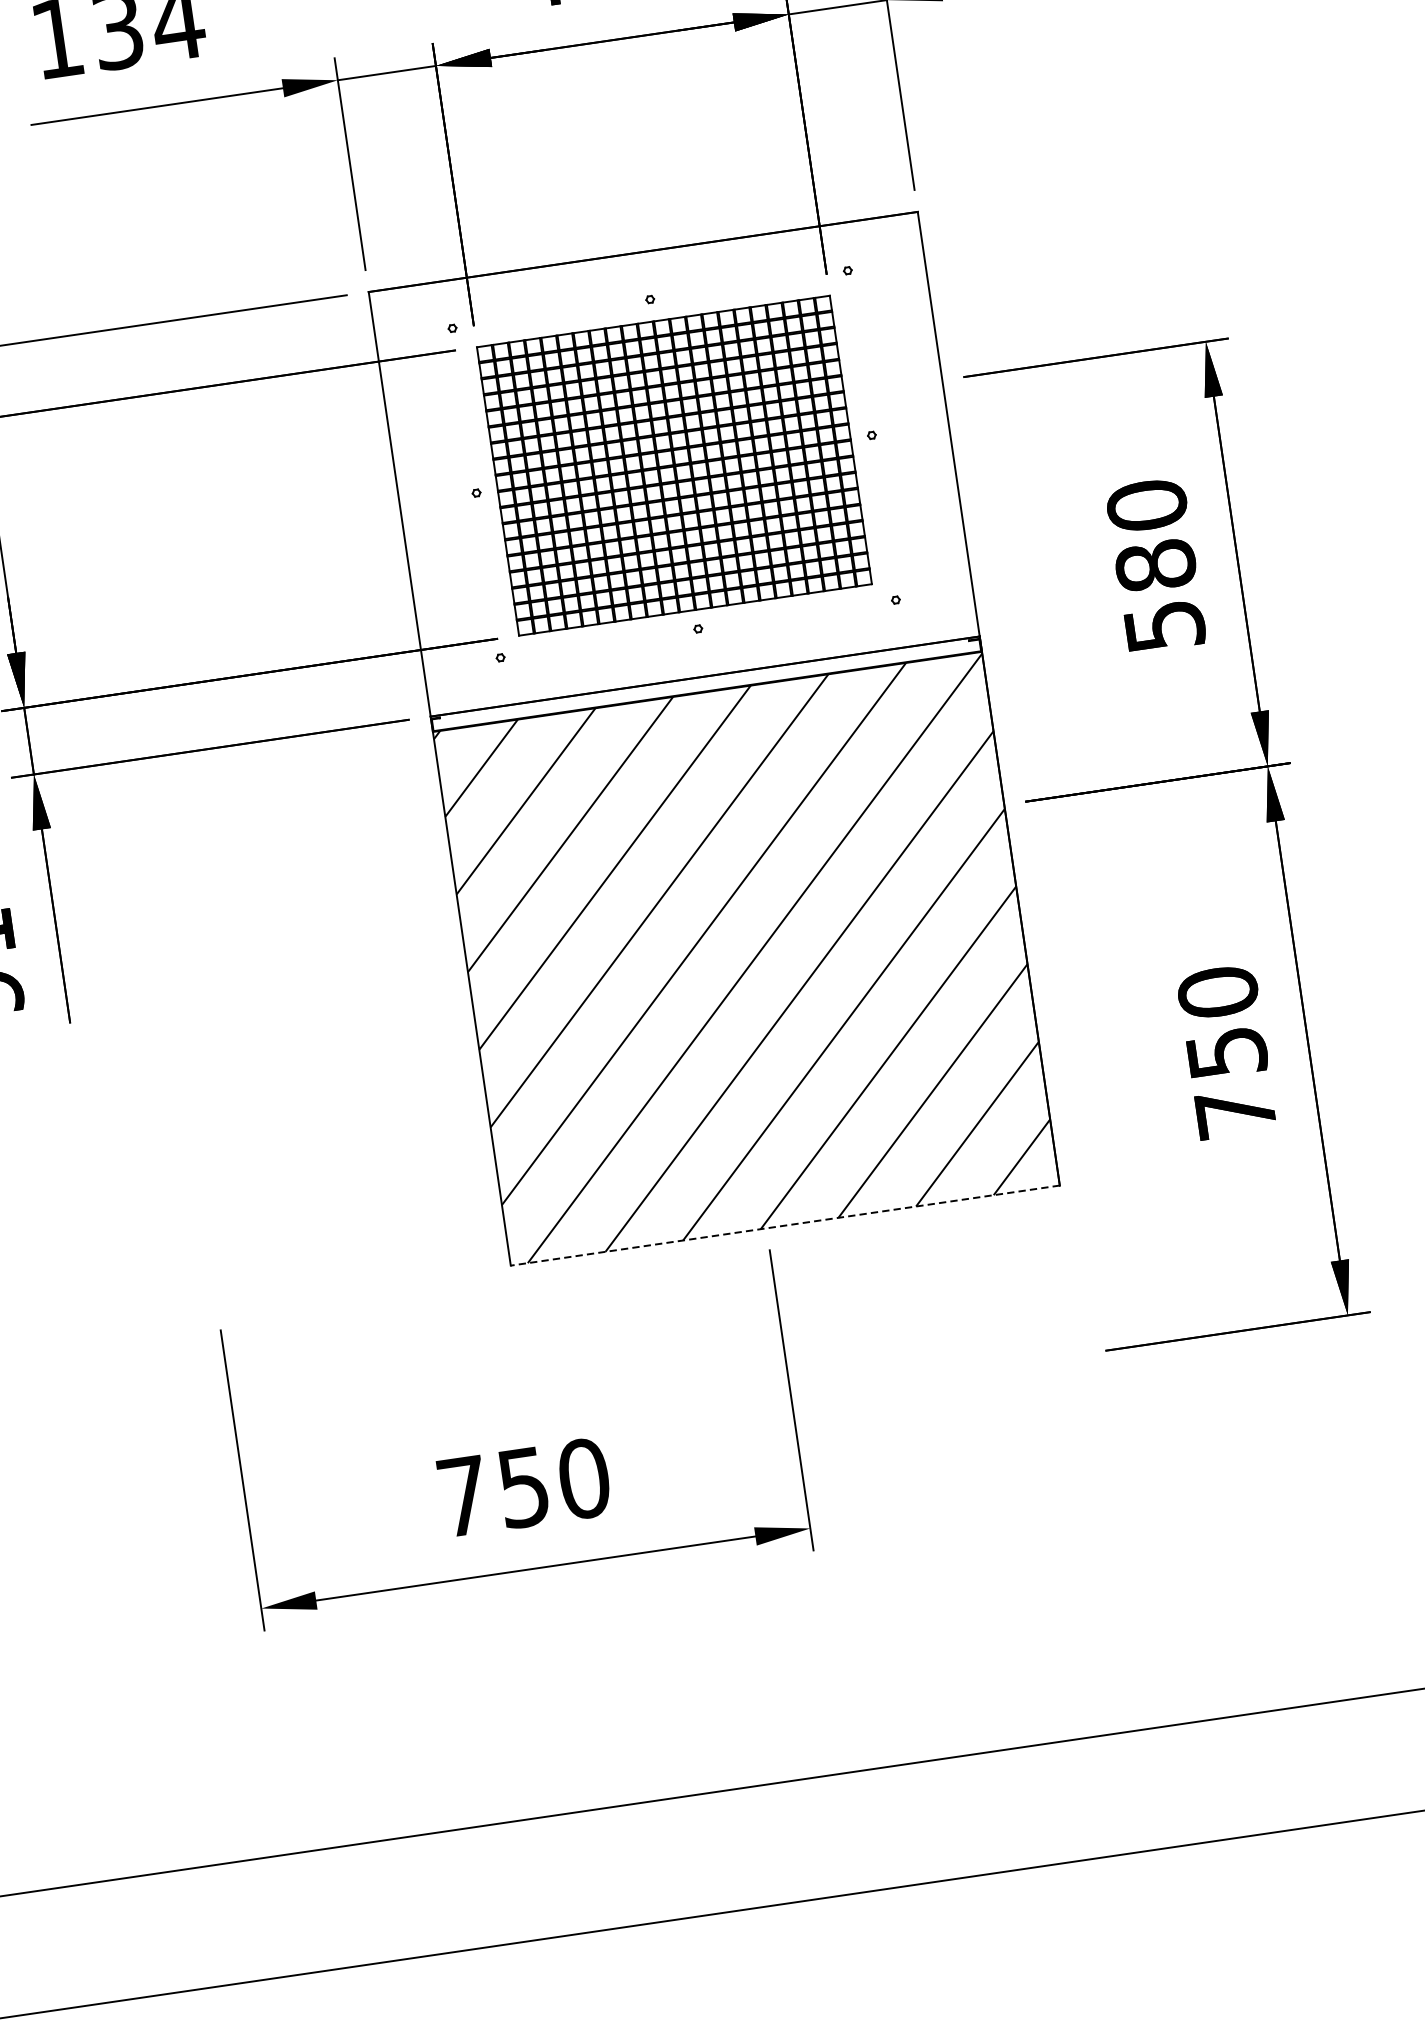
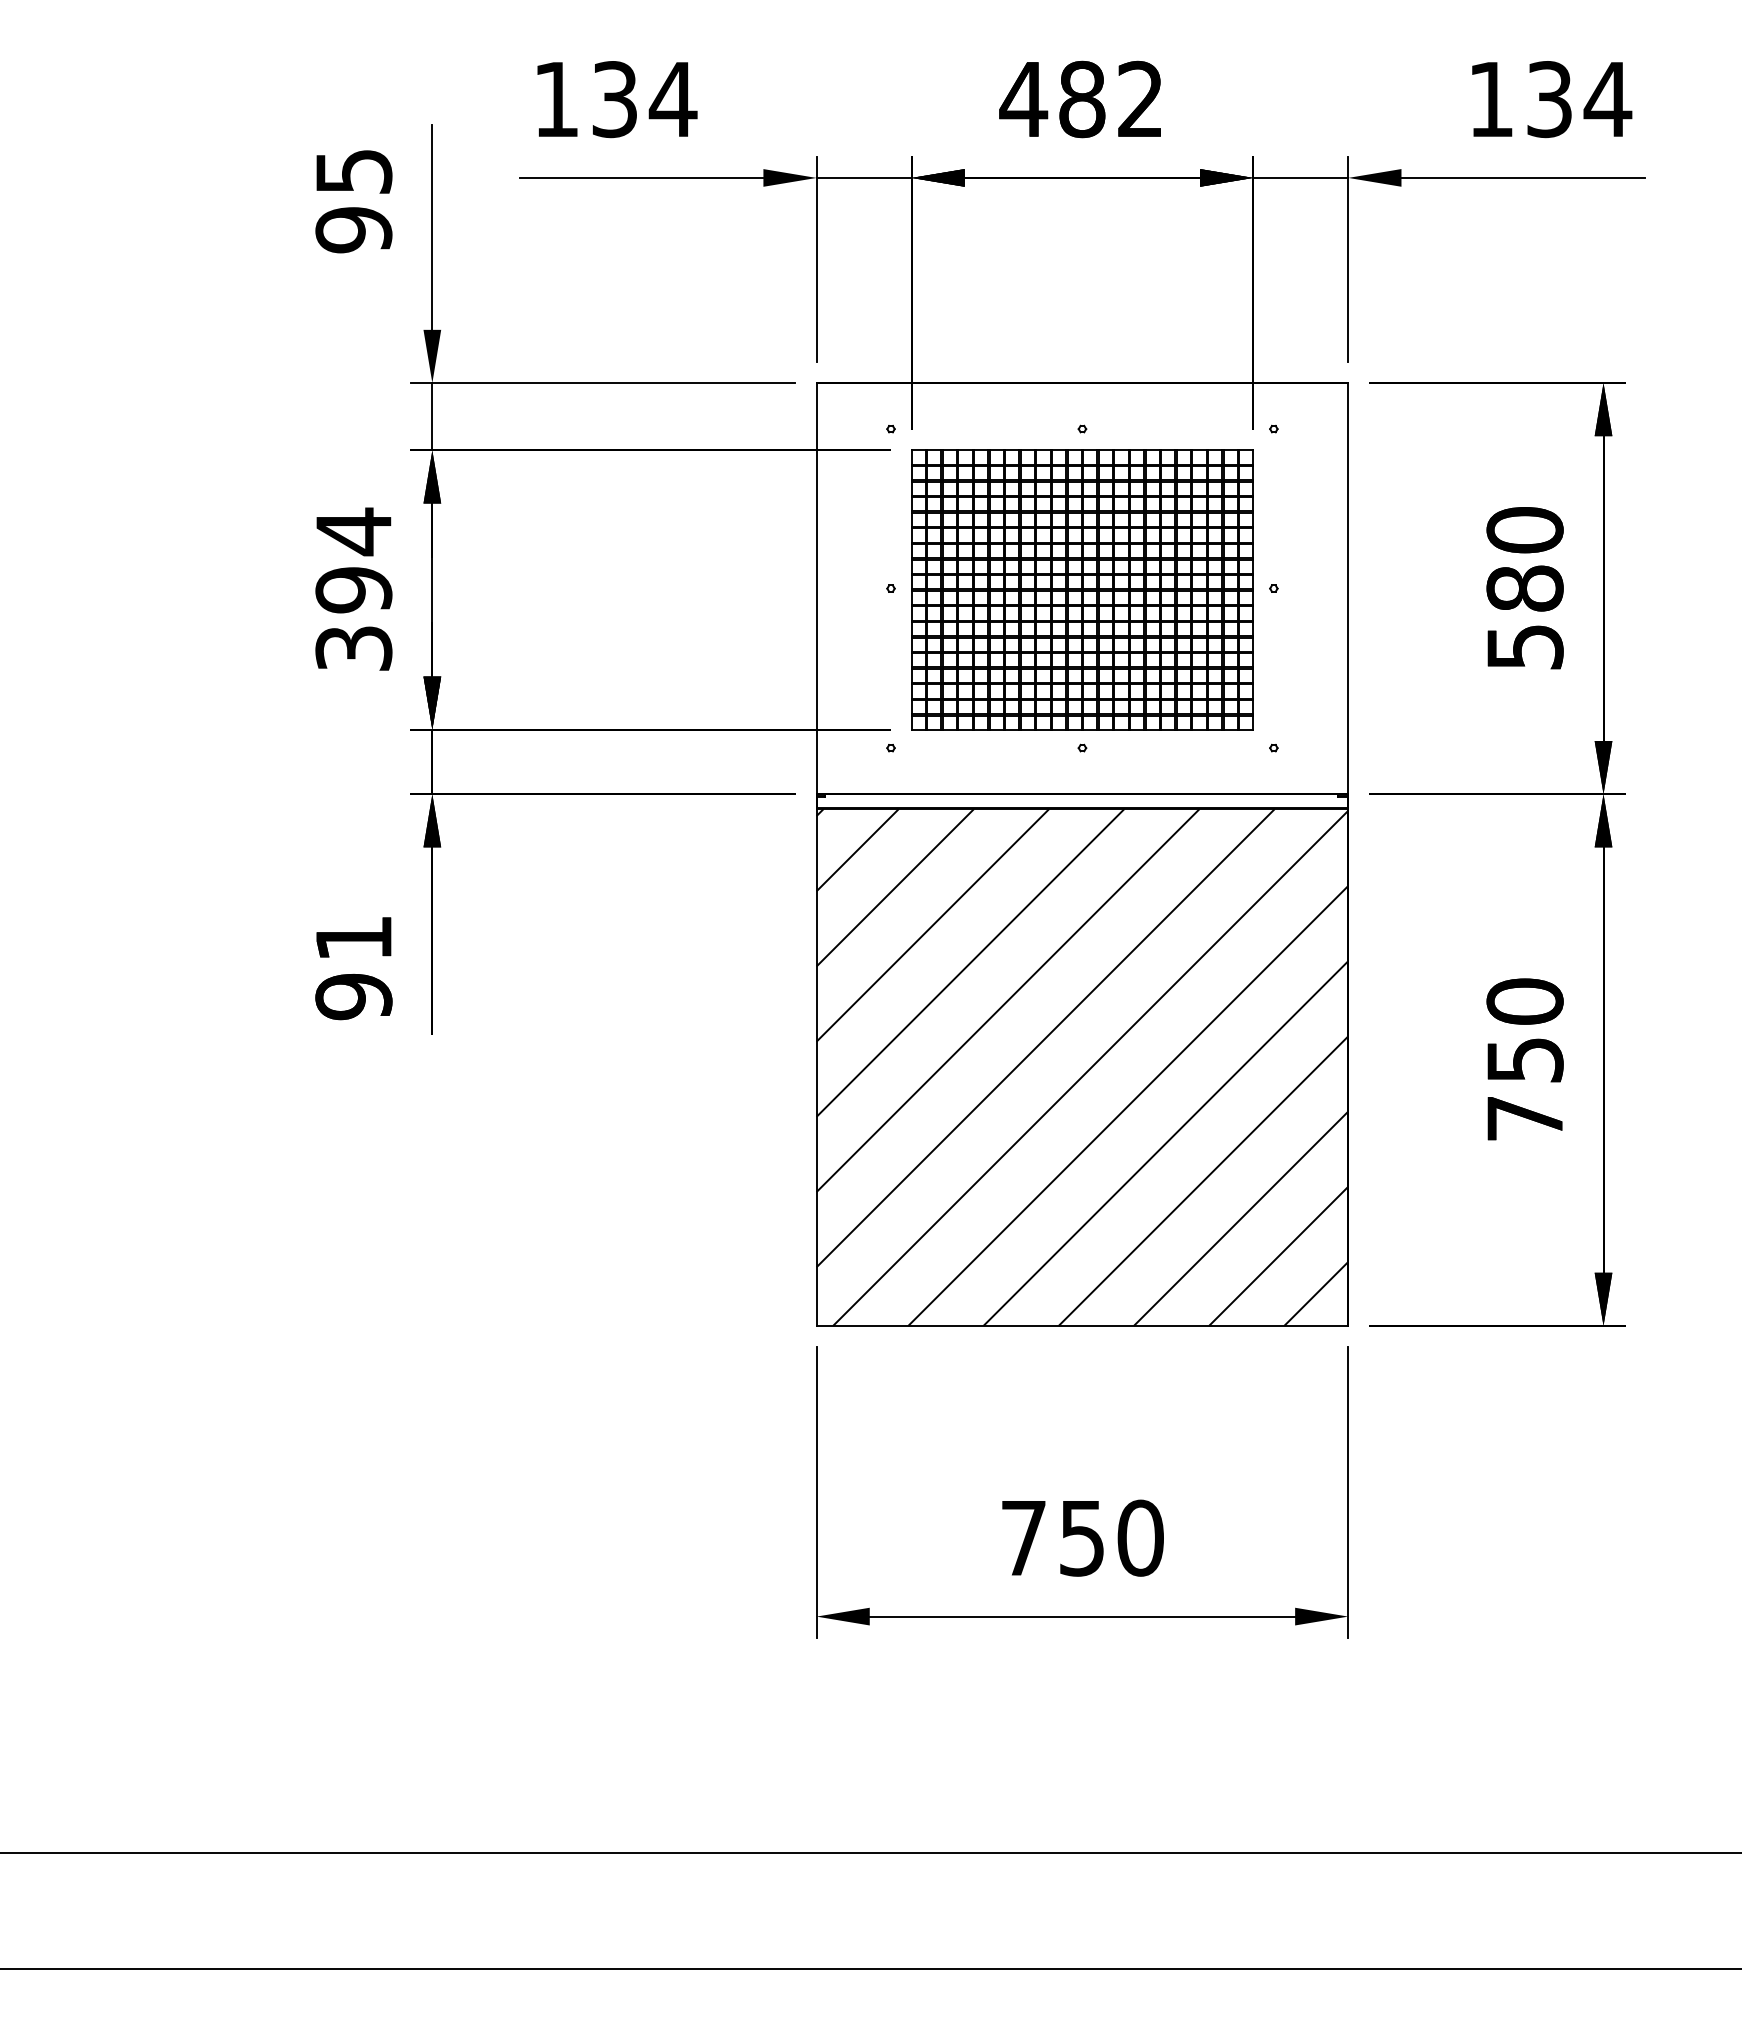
part: (1158, 782) -> (1497, 794), moved
line: (785, 1225) -> (1082, 1325), dashed -> solid
part: (518, 1449) -> (1082, 1501), moved

